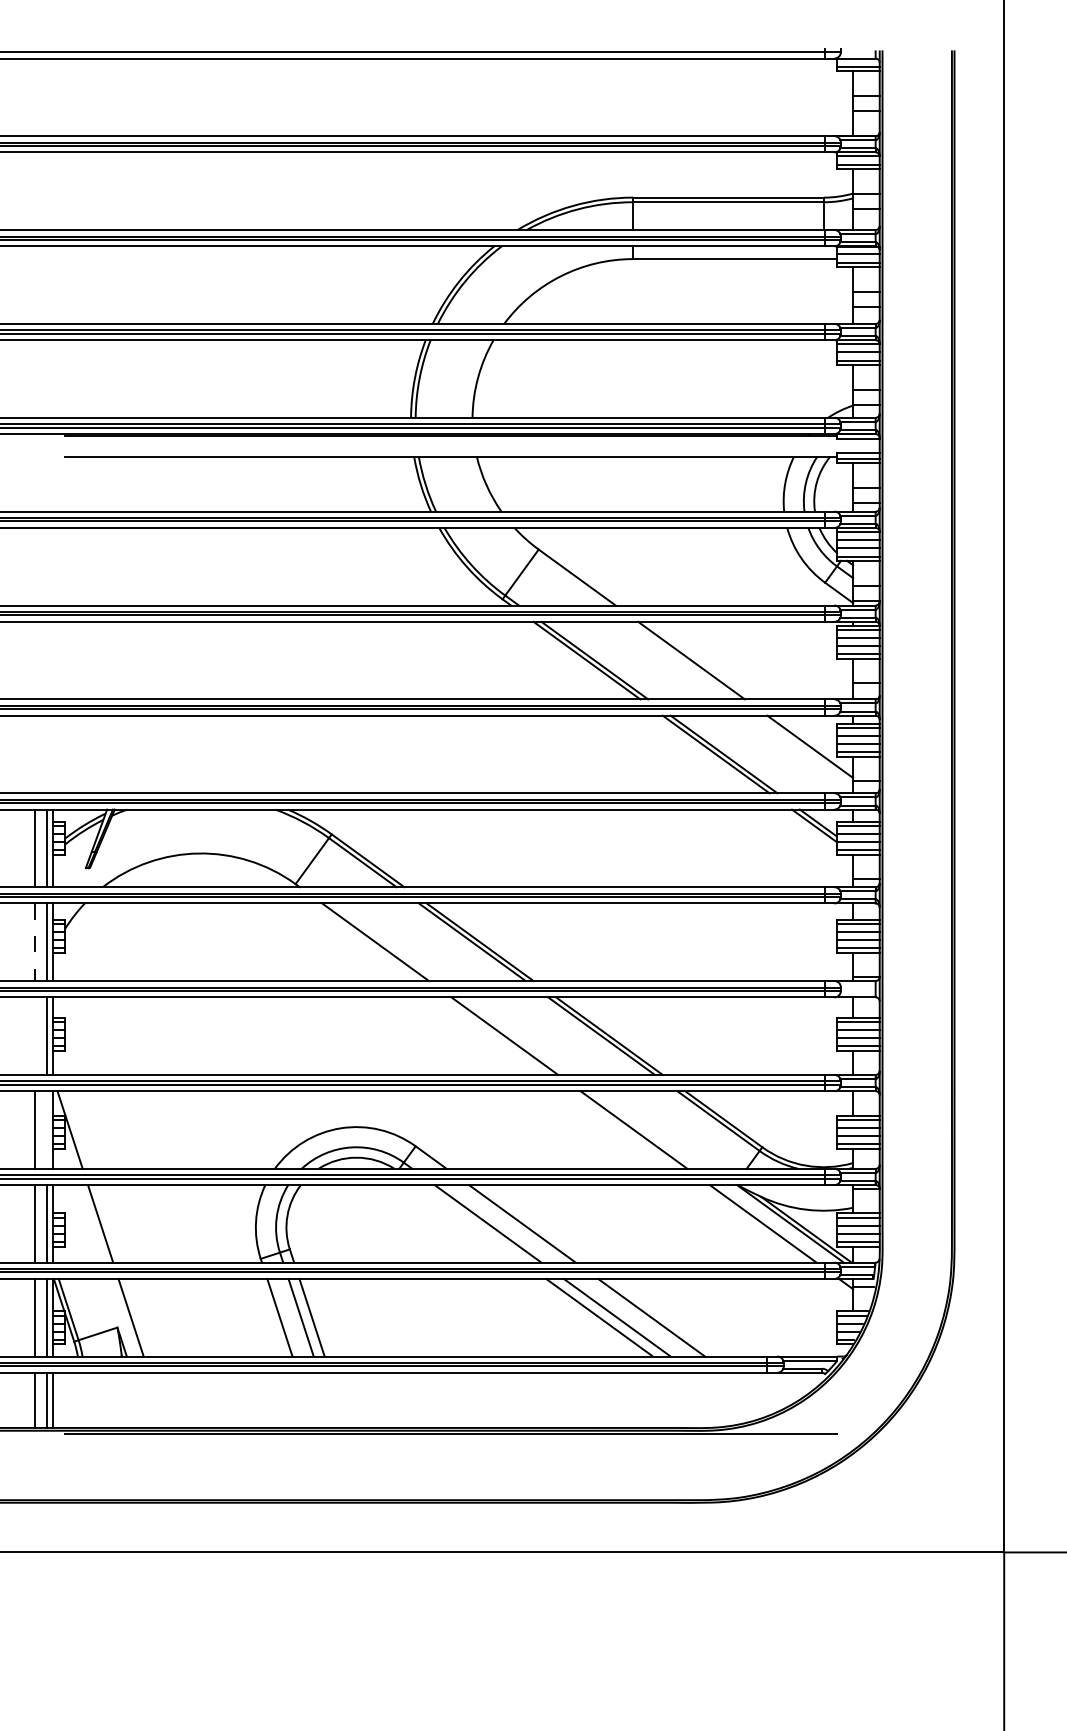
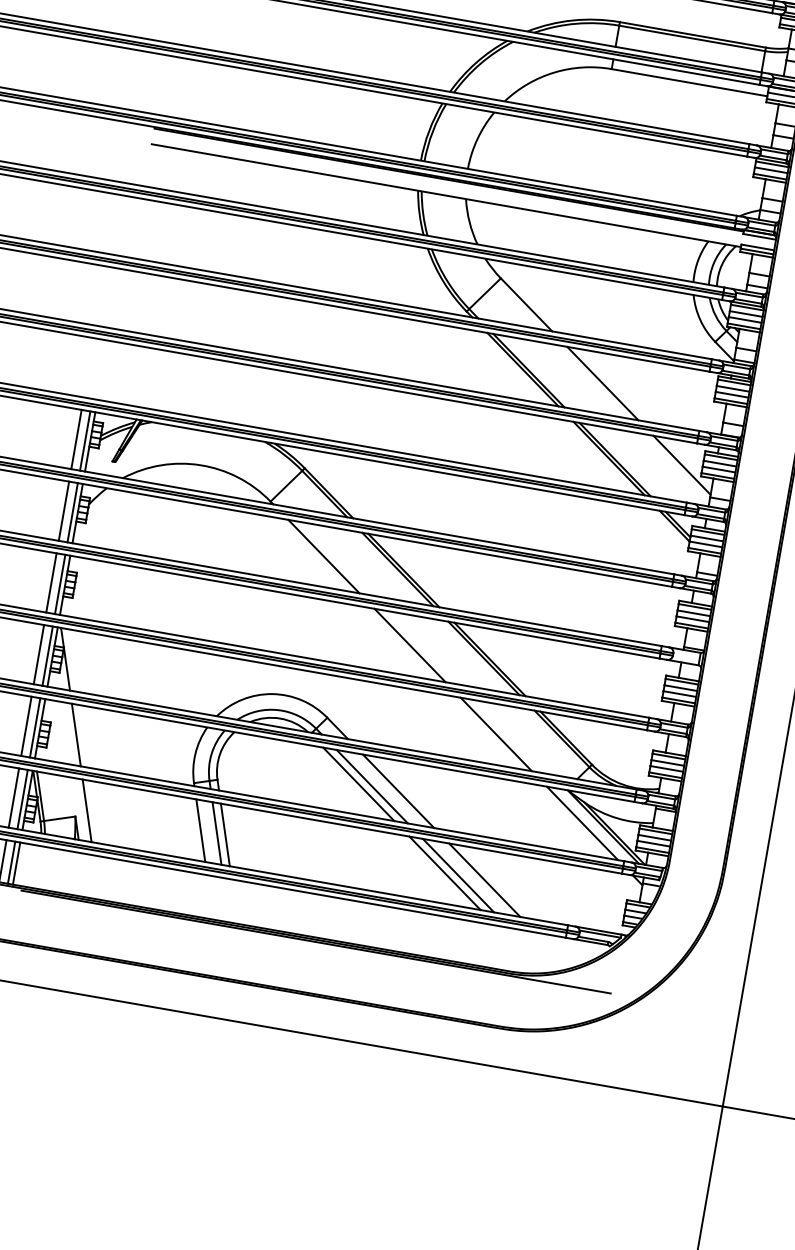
line: (35, 942) -> (64, 511), dashed -> solid
line: (35, 1035) -> (51, 582), added
line: (46, 1129) -> (47, 655), added
line: (470, 1223) -> (358, 784), added

